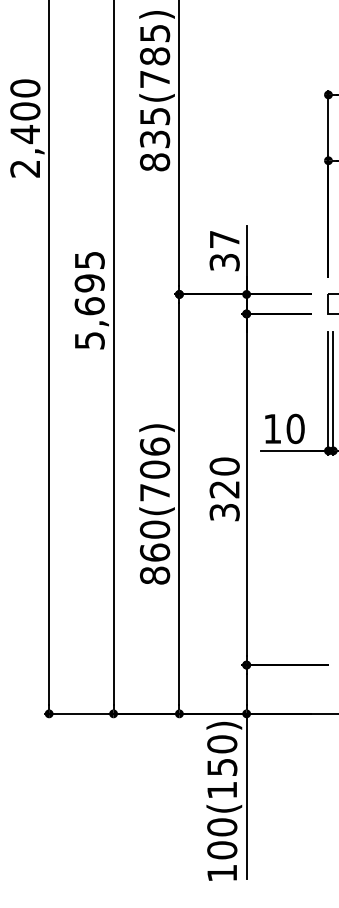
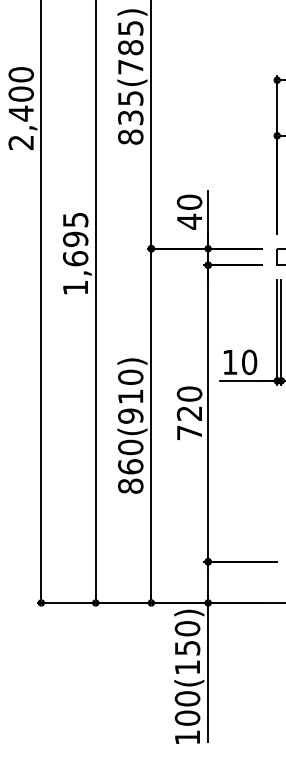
text: (224, 250) -> (189, 211), 37 -> 40
text: (89, 340) -> (75, 287), 5,695 -> 1,695
text: (154, 469) -> (130, 396), 860(706) -> 860(910)
text: (224, 512) -> (189, 432), 320 -> 720

